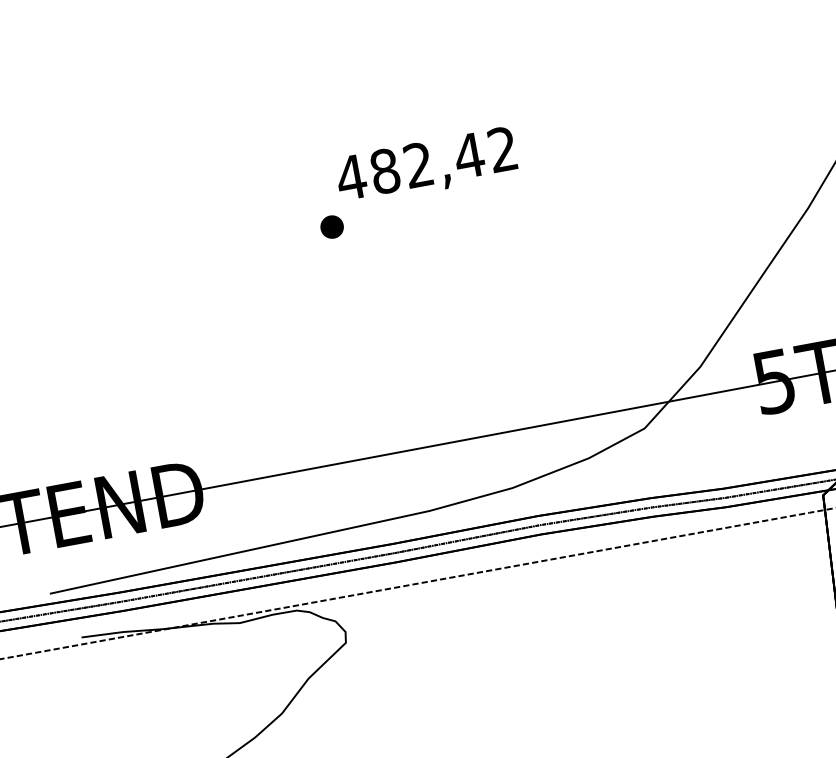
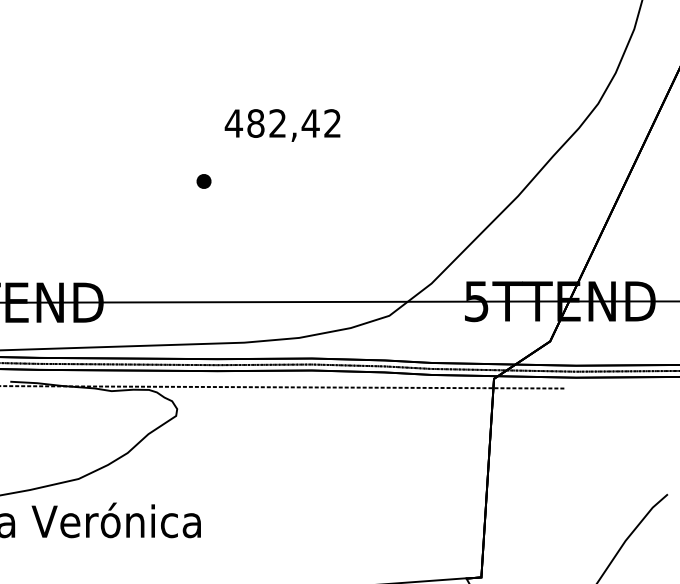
part: (331, 227) -> (203, 181), moved

